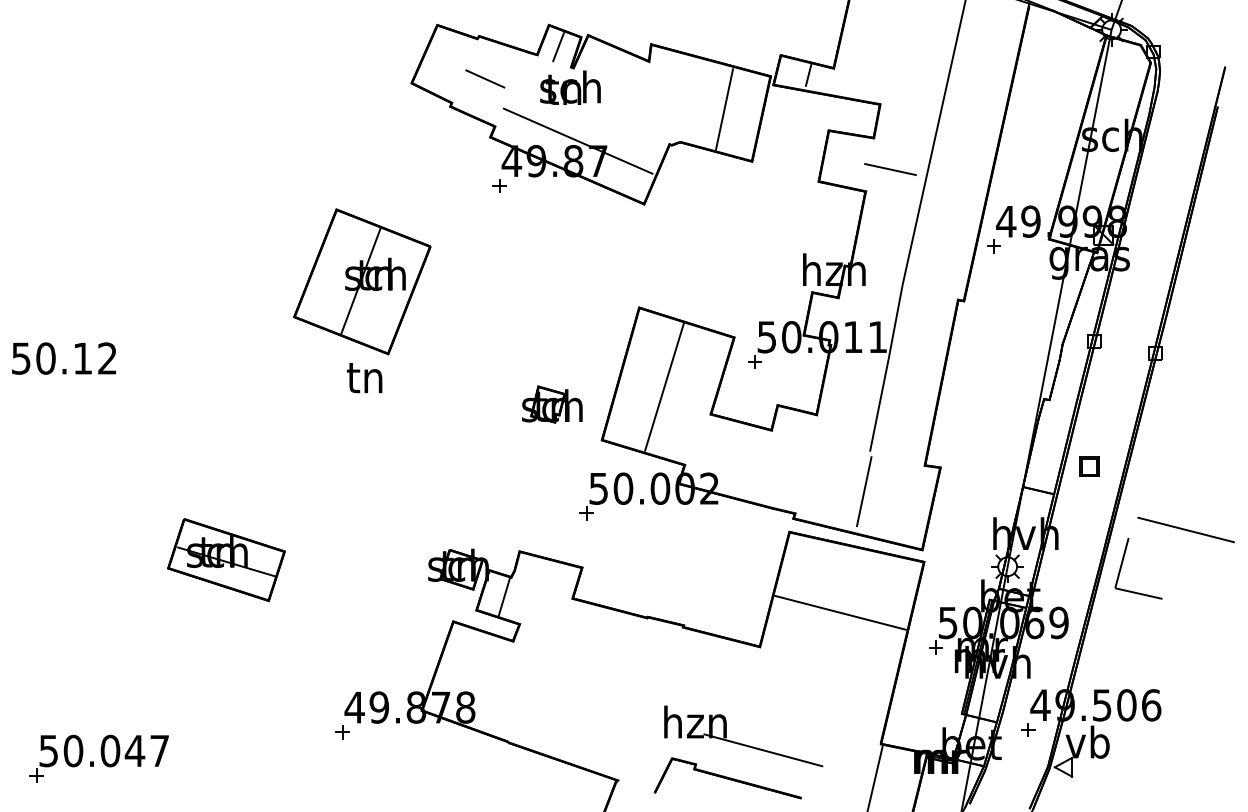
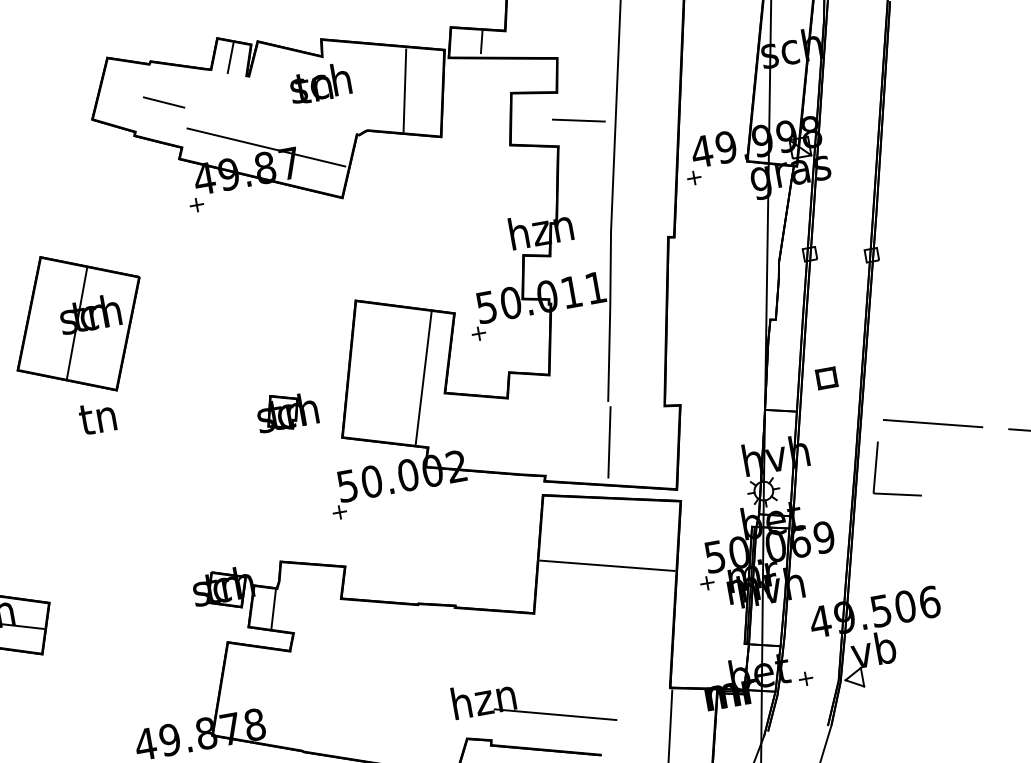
text: (570, 87) -> (320, 83), moved
line: (664, 386) -> (423, 377), moved
part: (1028, 729) -> (806, 678), moved

